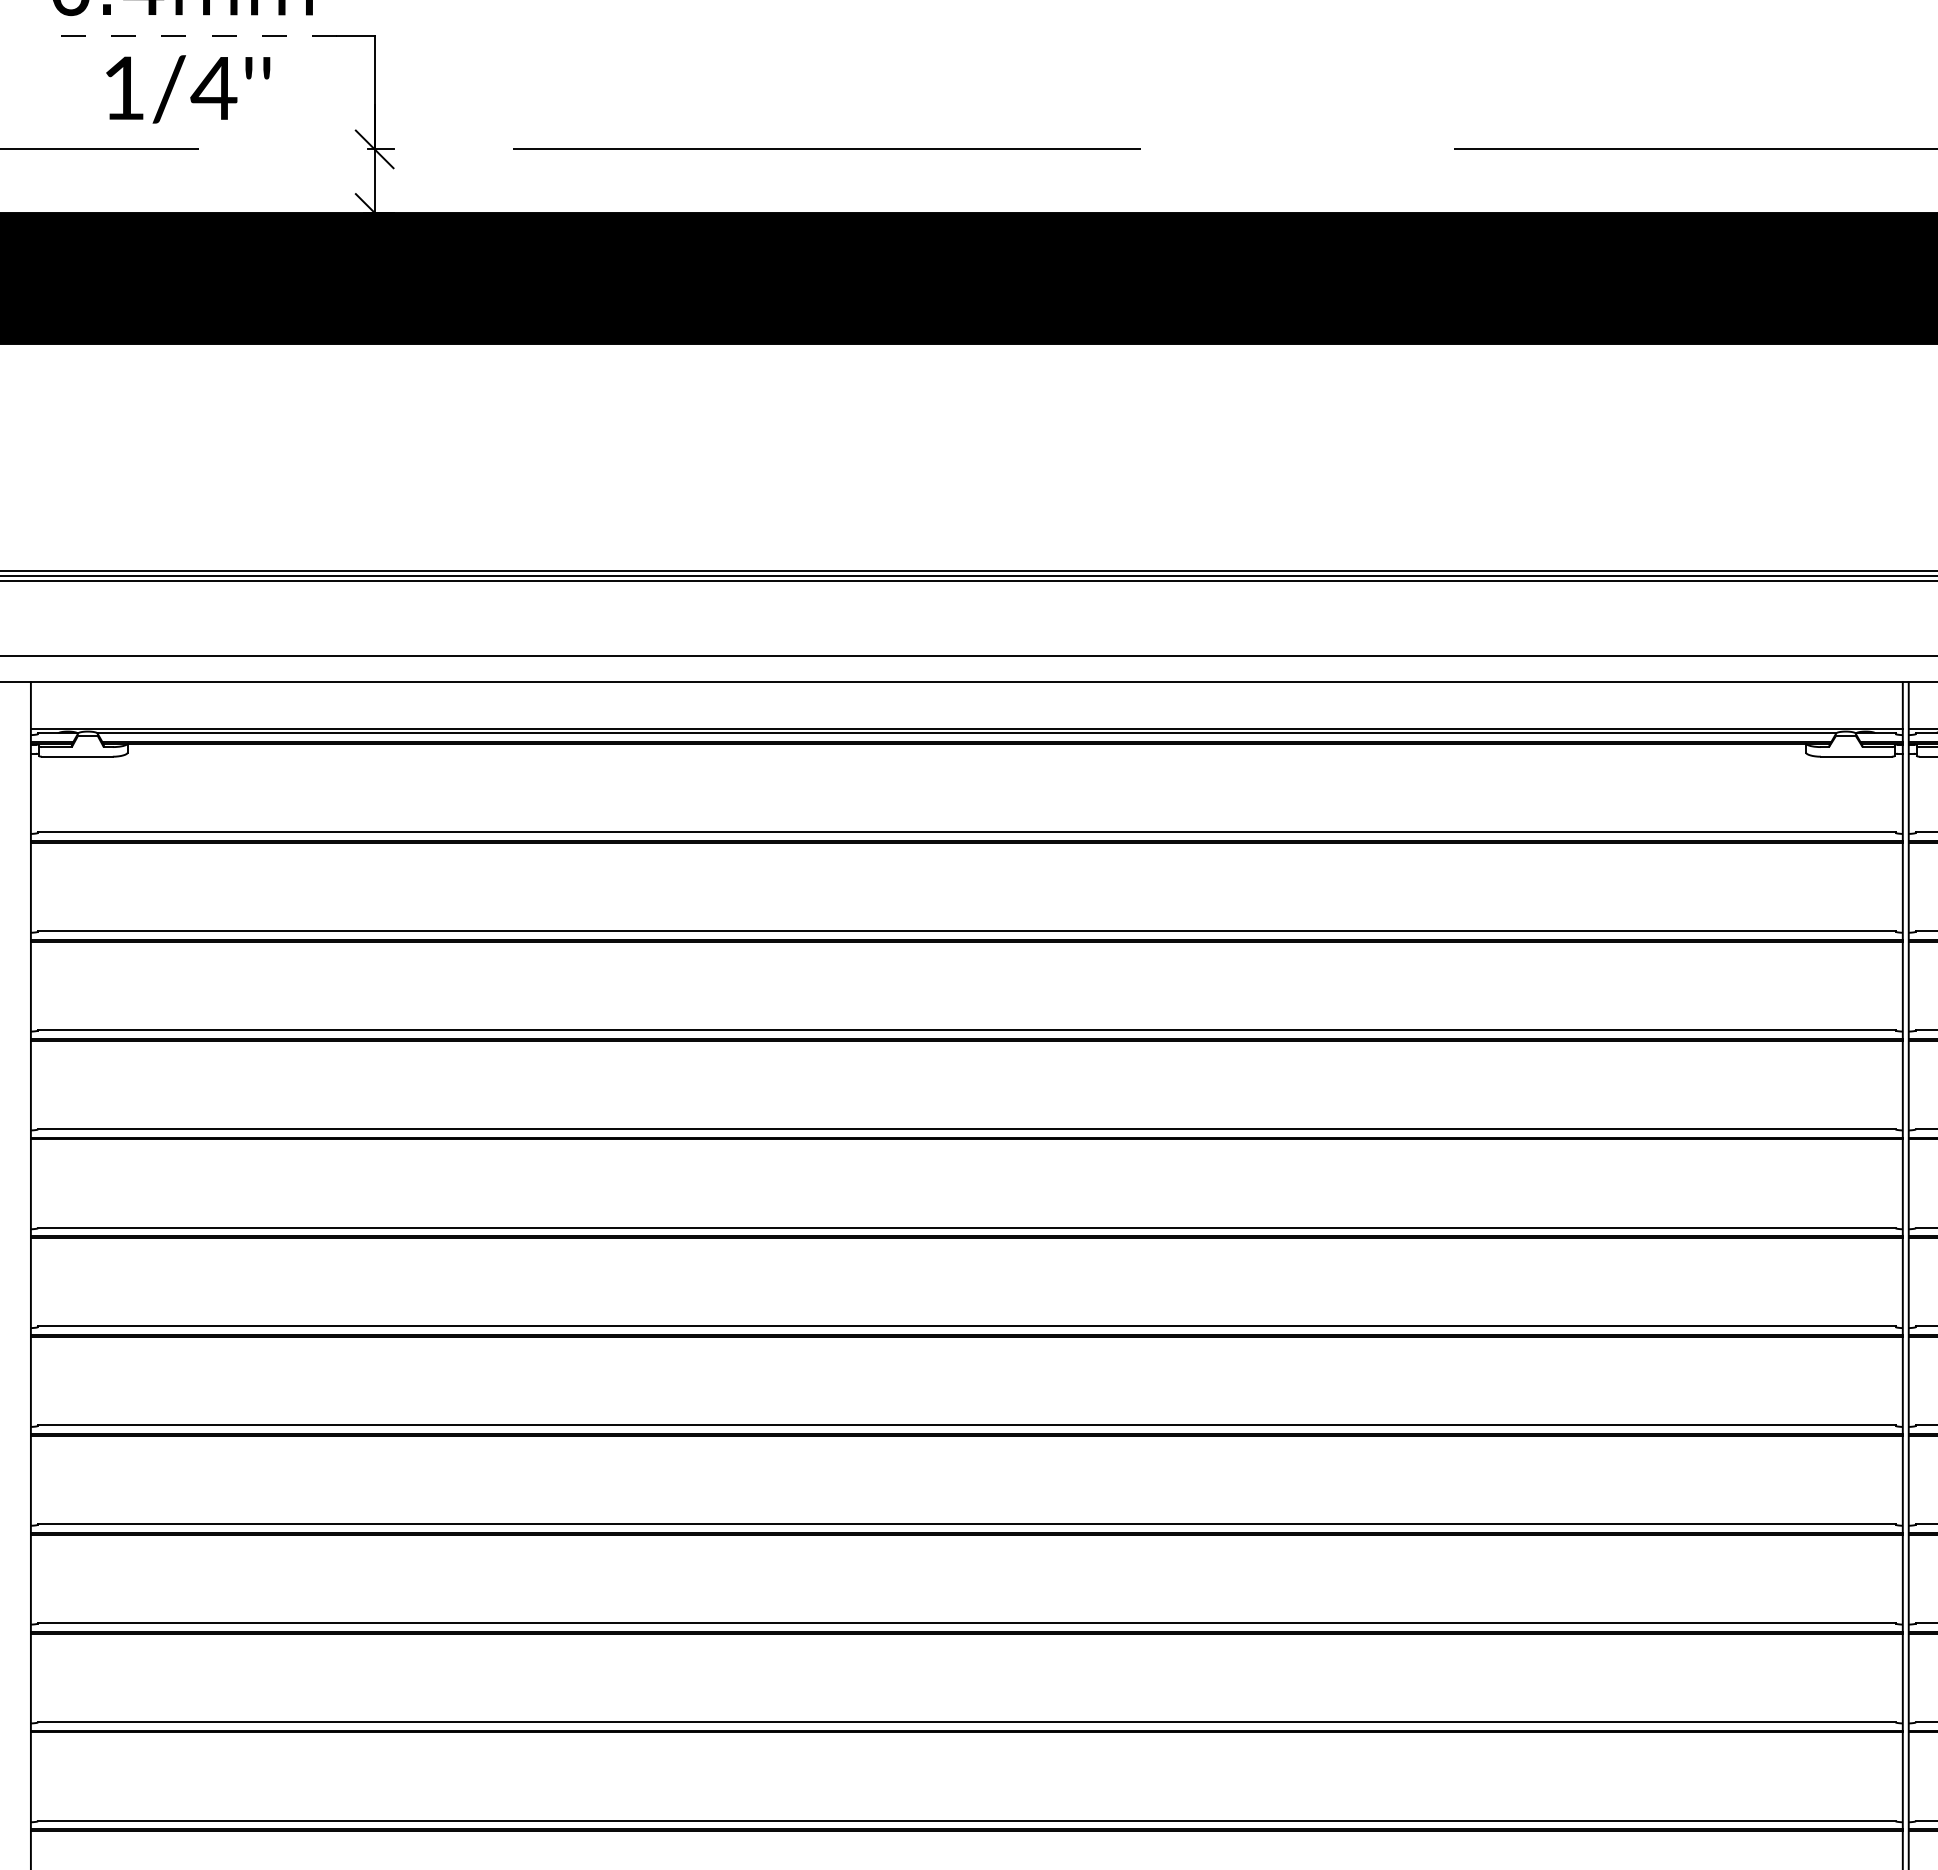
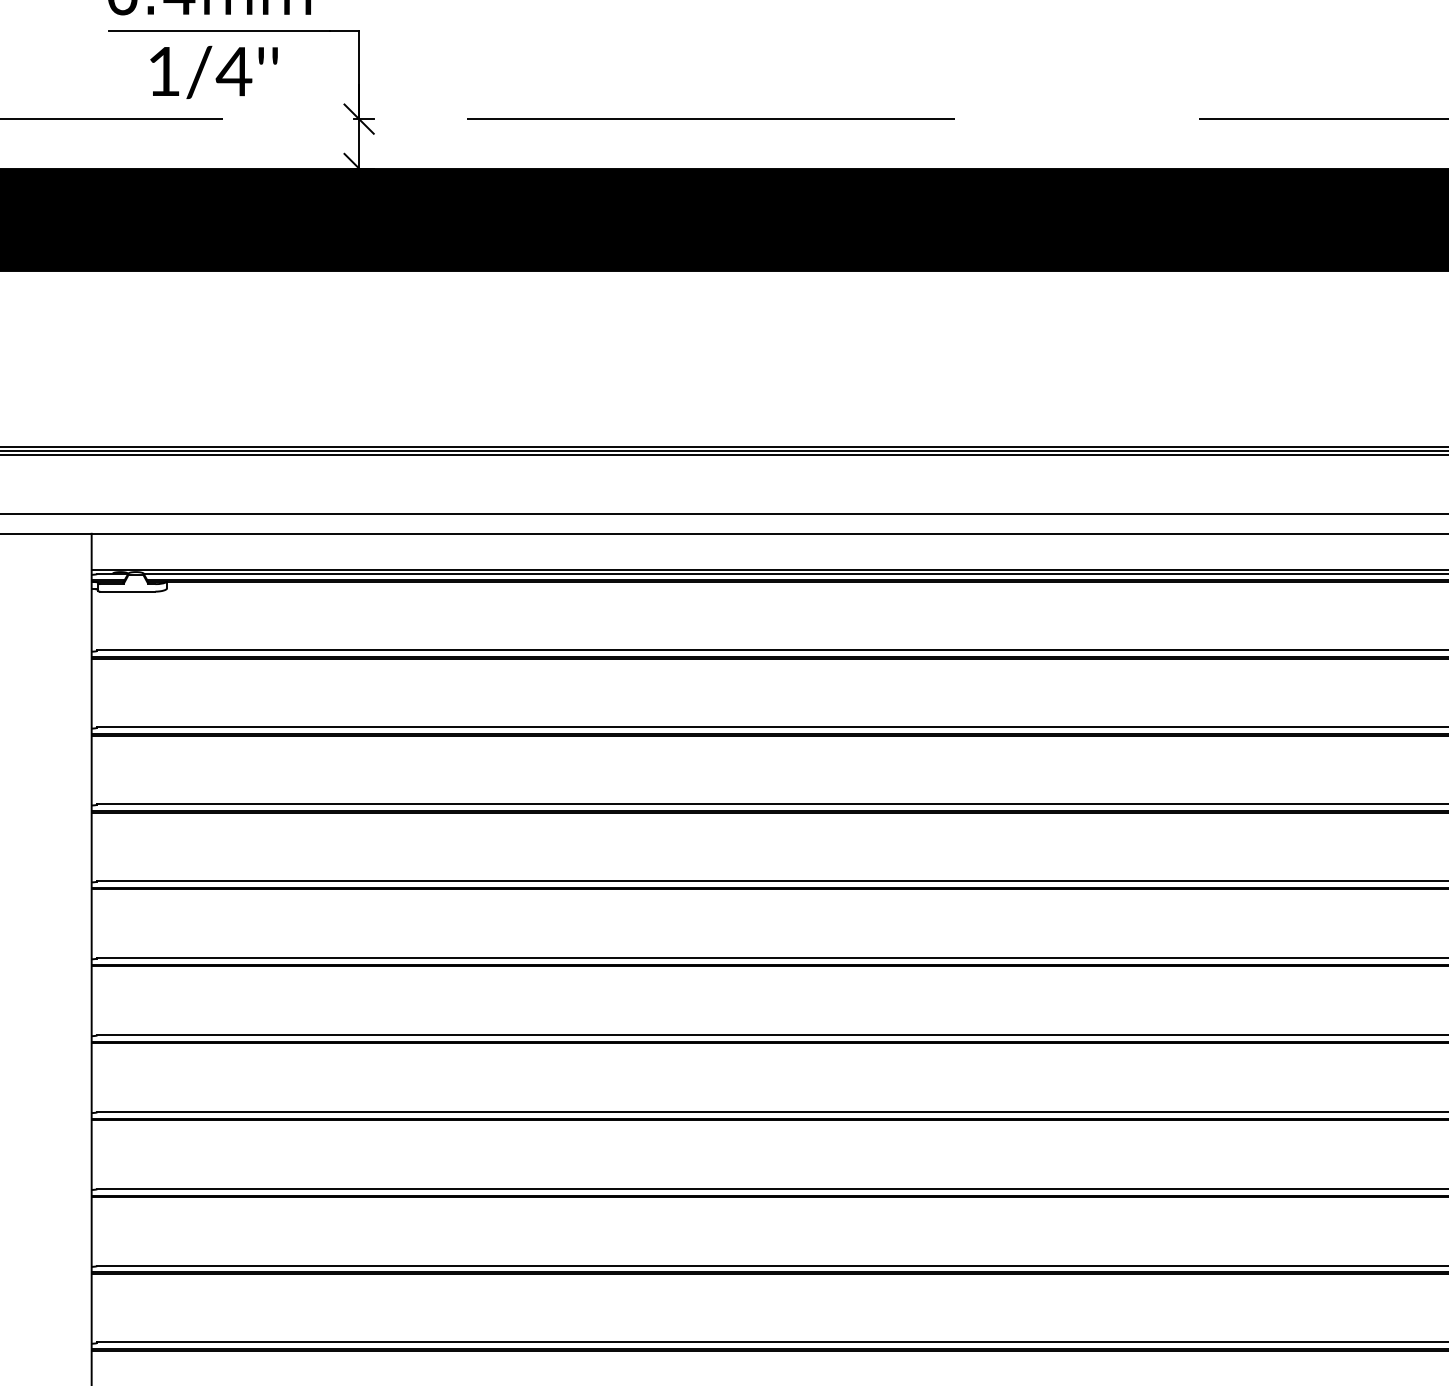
line: (195, 36) -> (219, 31), dashed -> solid

